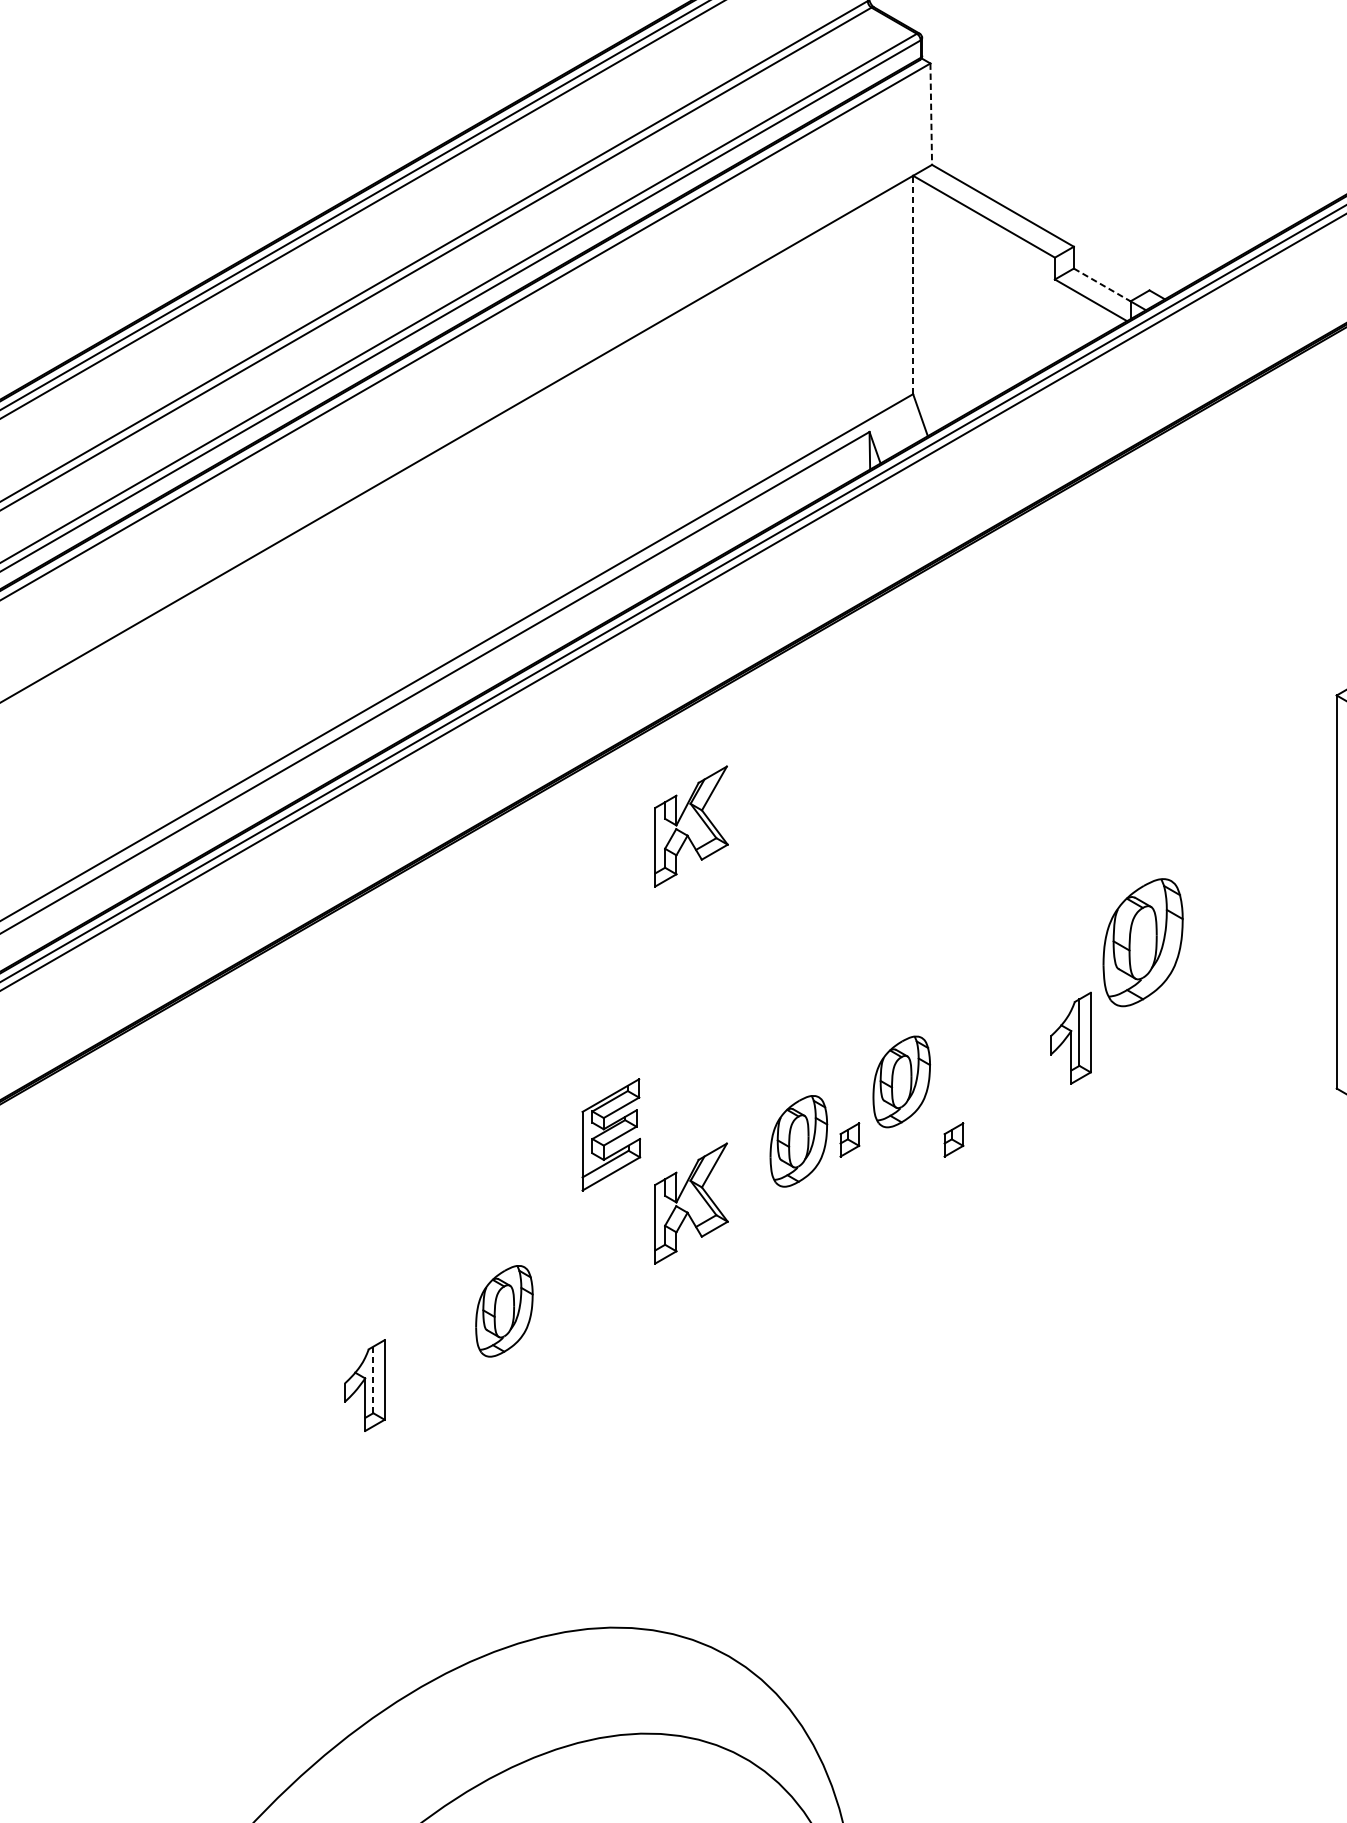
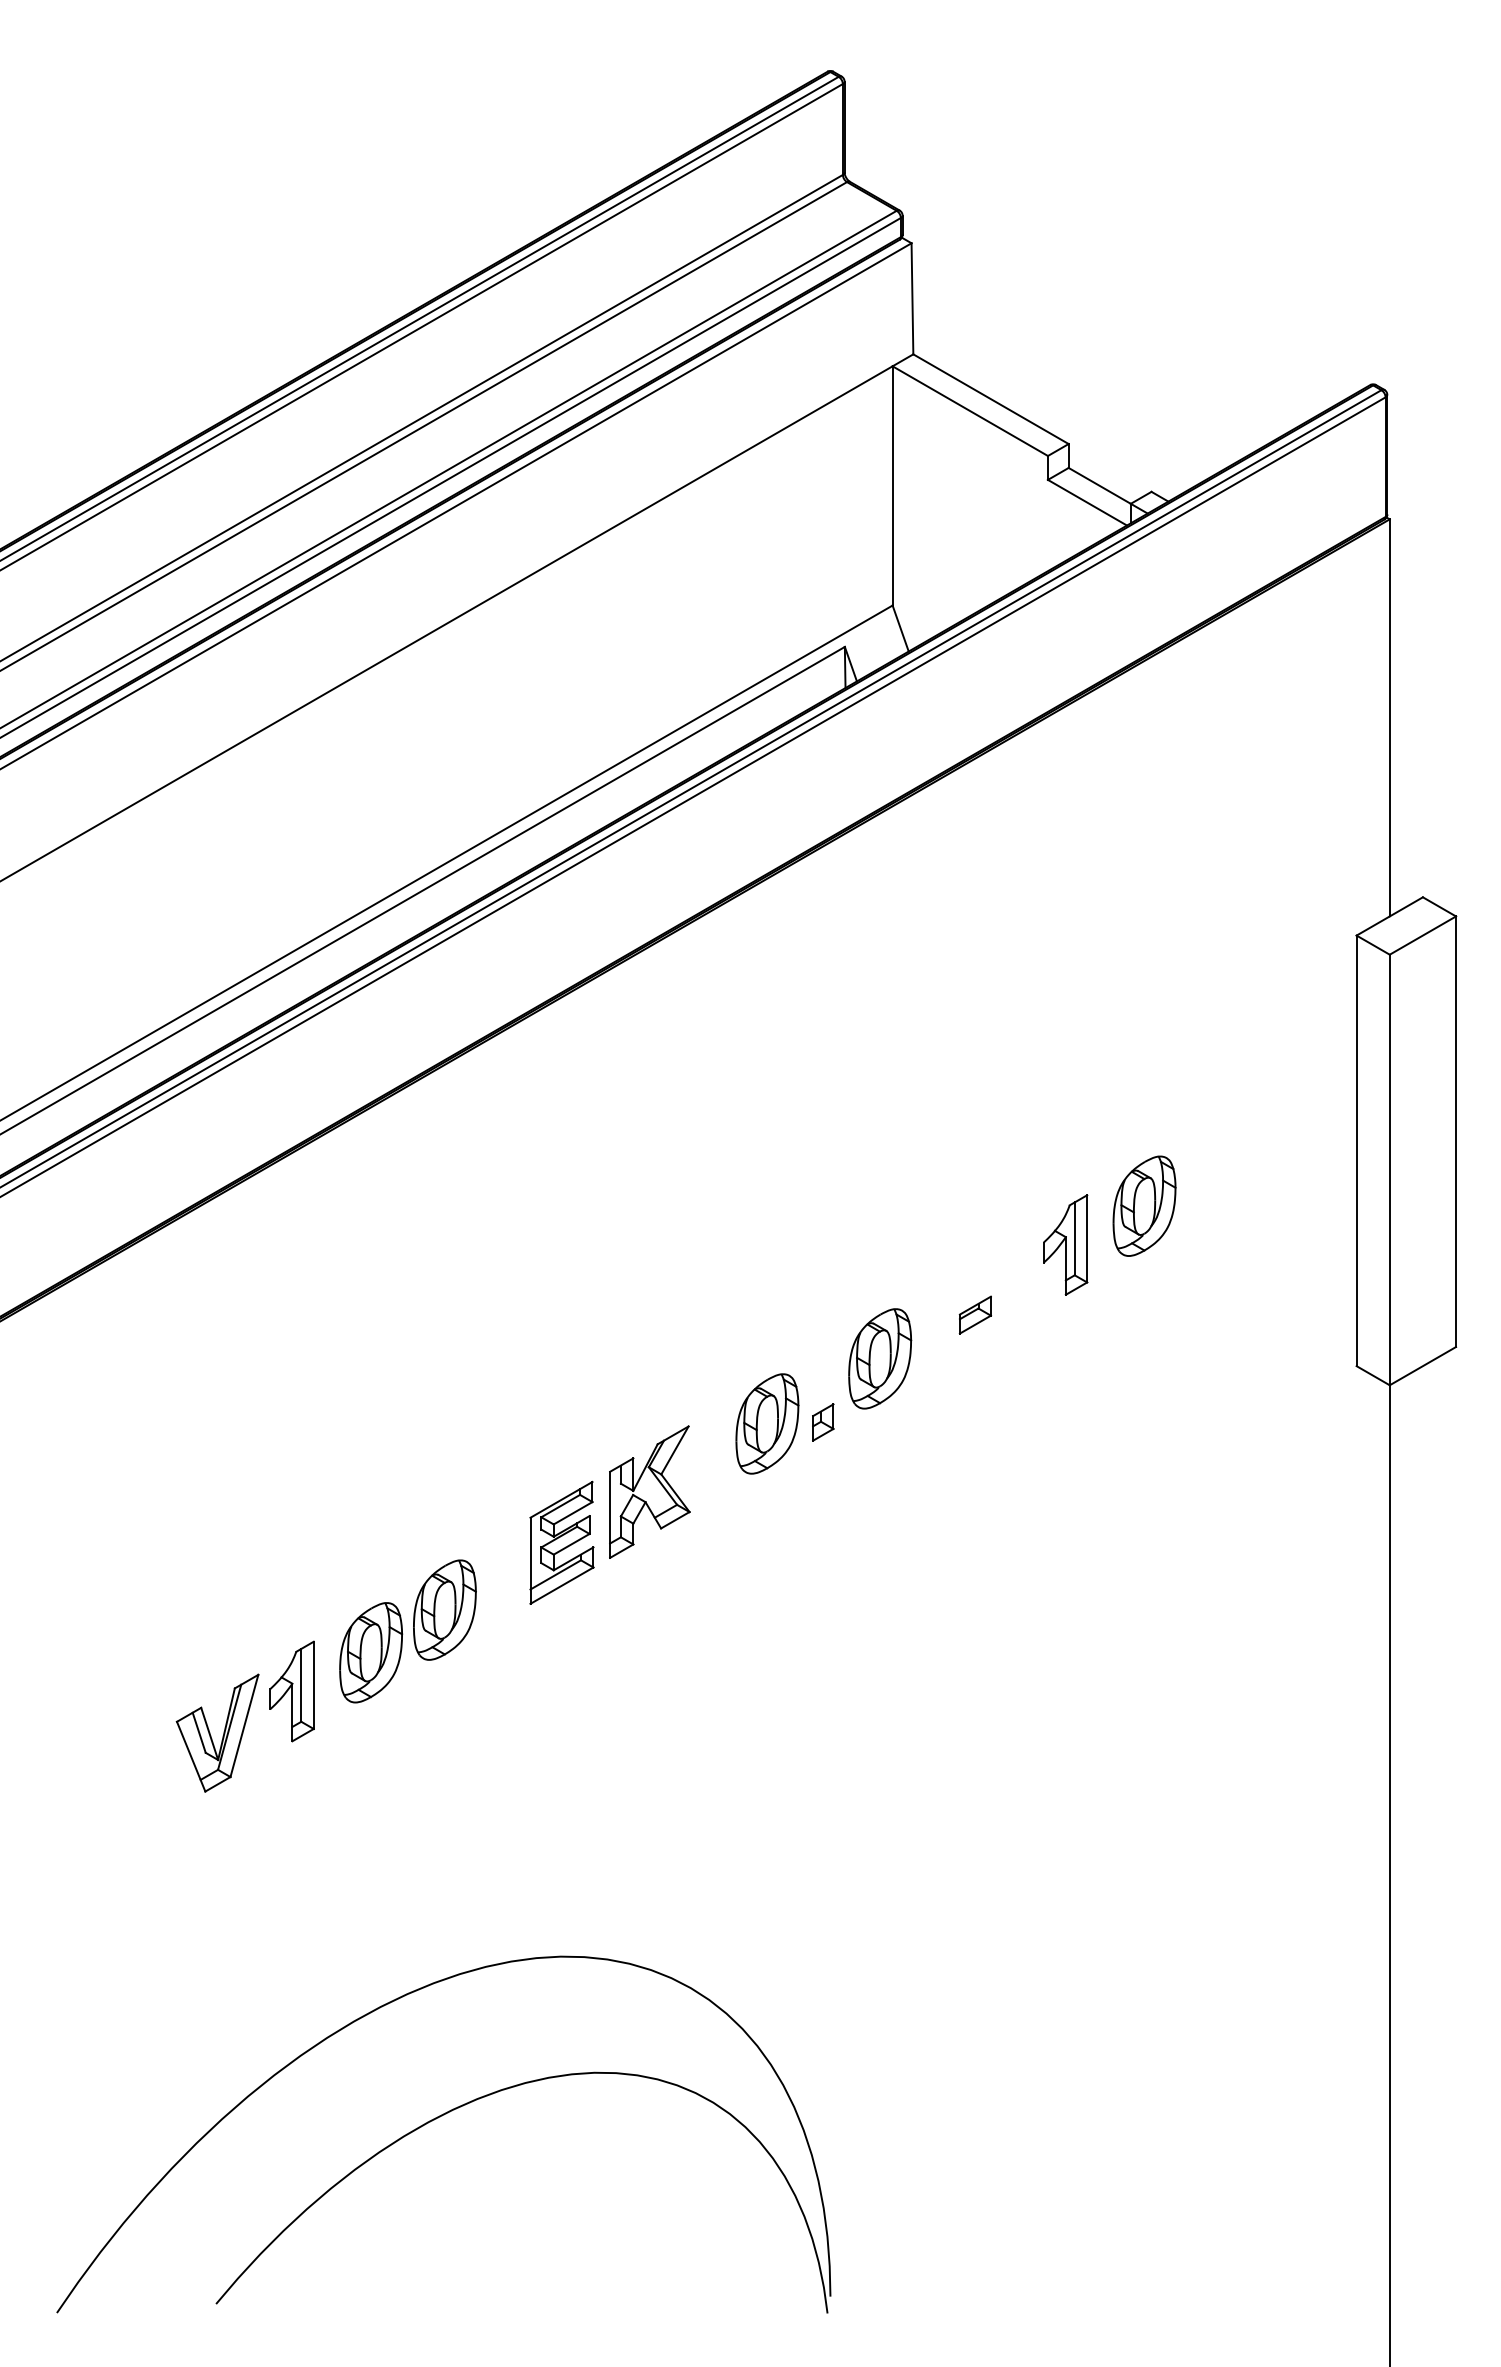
line: (931, 113) -> (912, 298), dashed -> solid
line: (913, 284) -> (892, 485), dashed -> solid
line: (1102, 284) -> (1099, 485), dashed -> solid
part: (691, 825) -> (649, 1078), removed
part: (1143, 941) -> (1144, 1205), size x0.71
part: (1070, 1037) -> (1065, 1244), moved
part: (988, 1041) -> (975, 1314), added
part: (610, 1134) -> (561, 1542), moved
part: (954, 1139) -> (937, 1422), removed
part: (437, 1349) -> (371, 1652), added
line: (373, 1380) -> (301, 1685), dashed -> solid
part: (296, 1422) -> (217, 1732), added

